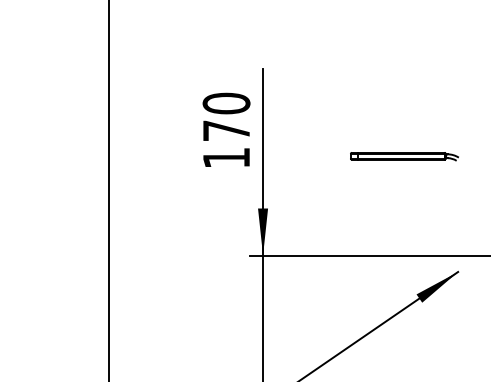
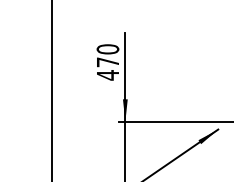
part: (404, 156) -> (192, 74), removed
text: (225, 158) -> (107, 75), 170 -> 470

